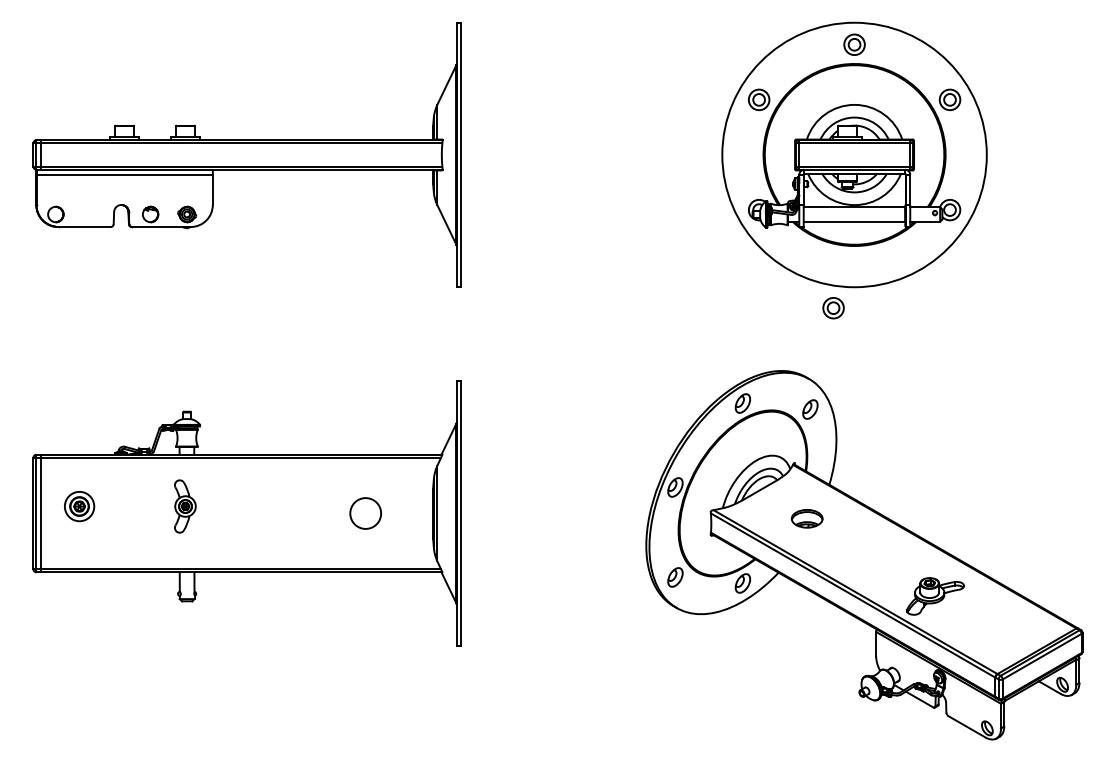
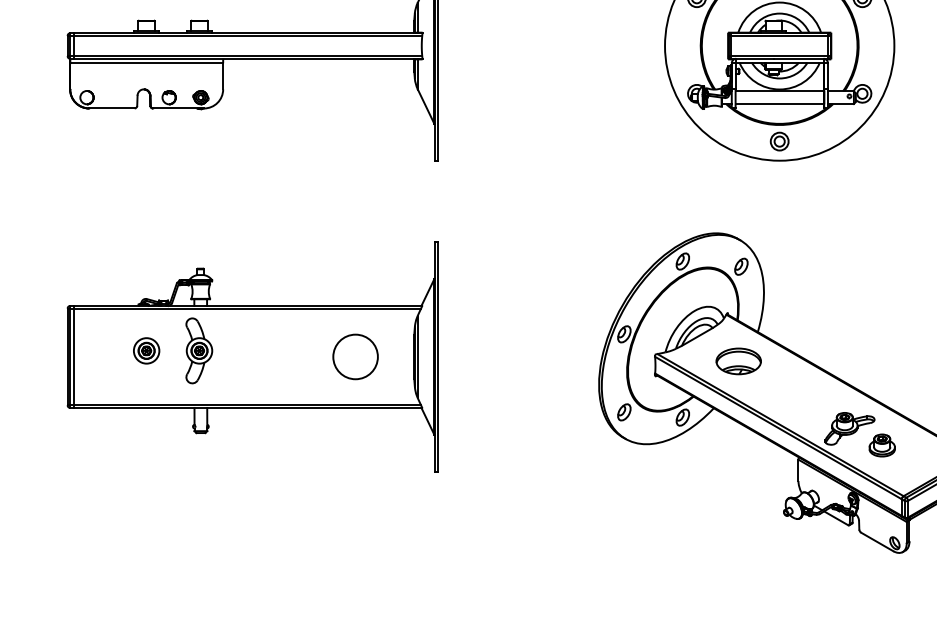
part: (833, 308) -> (779, 141), moved
part: (79, 506) -> (146, 350), moved
part: (185, 506) -> (199, 350), size x1.43
circle: (365, 513) -> (355, 356), size x1.67
part: (806, 518) -> (738, 361), size x1.67
part: (972, 615) -> (881, 445), added

